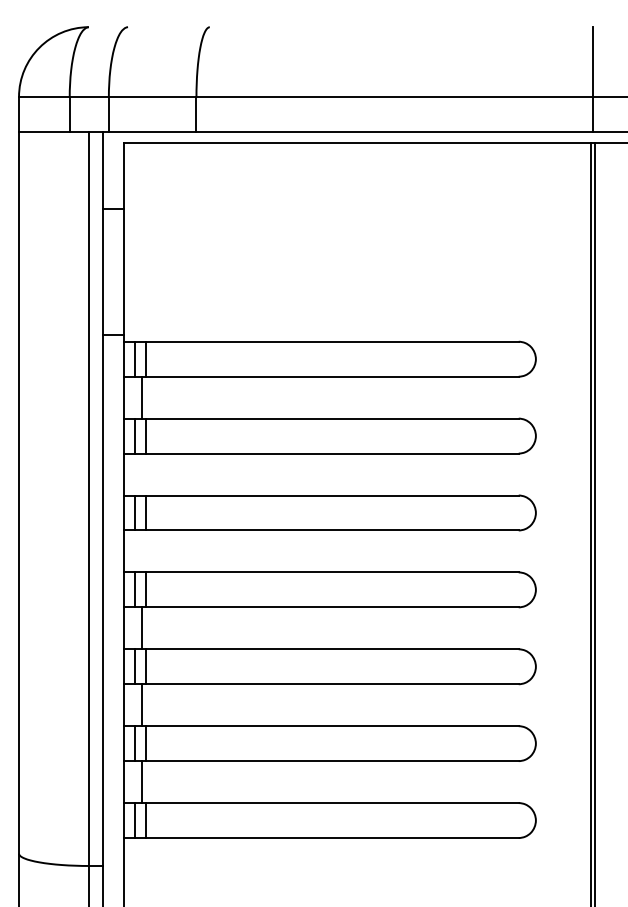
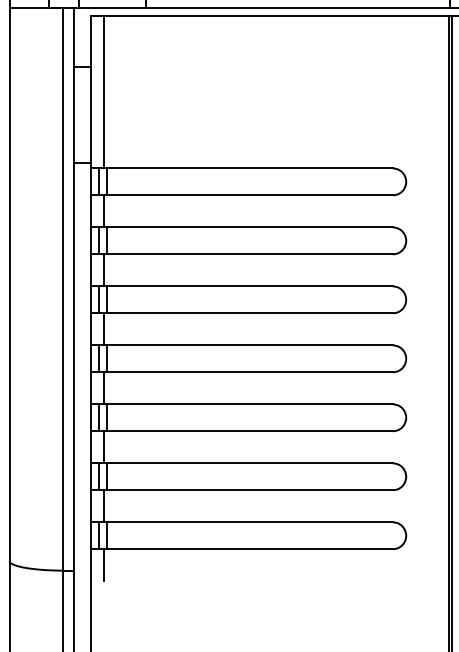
line: (141, 241) -> (103, 91), added
line: (141, 474) -> (103, 270), added
line: (141, 551) -> (103, 329), added
line: (141, 858) -> (103, 564), added

